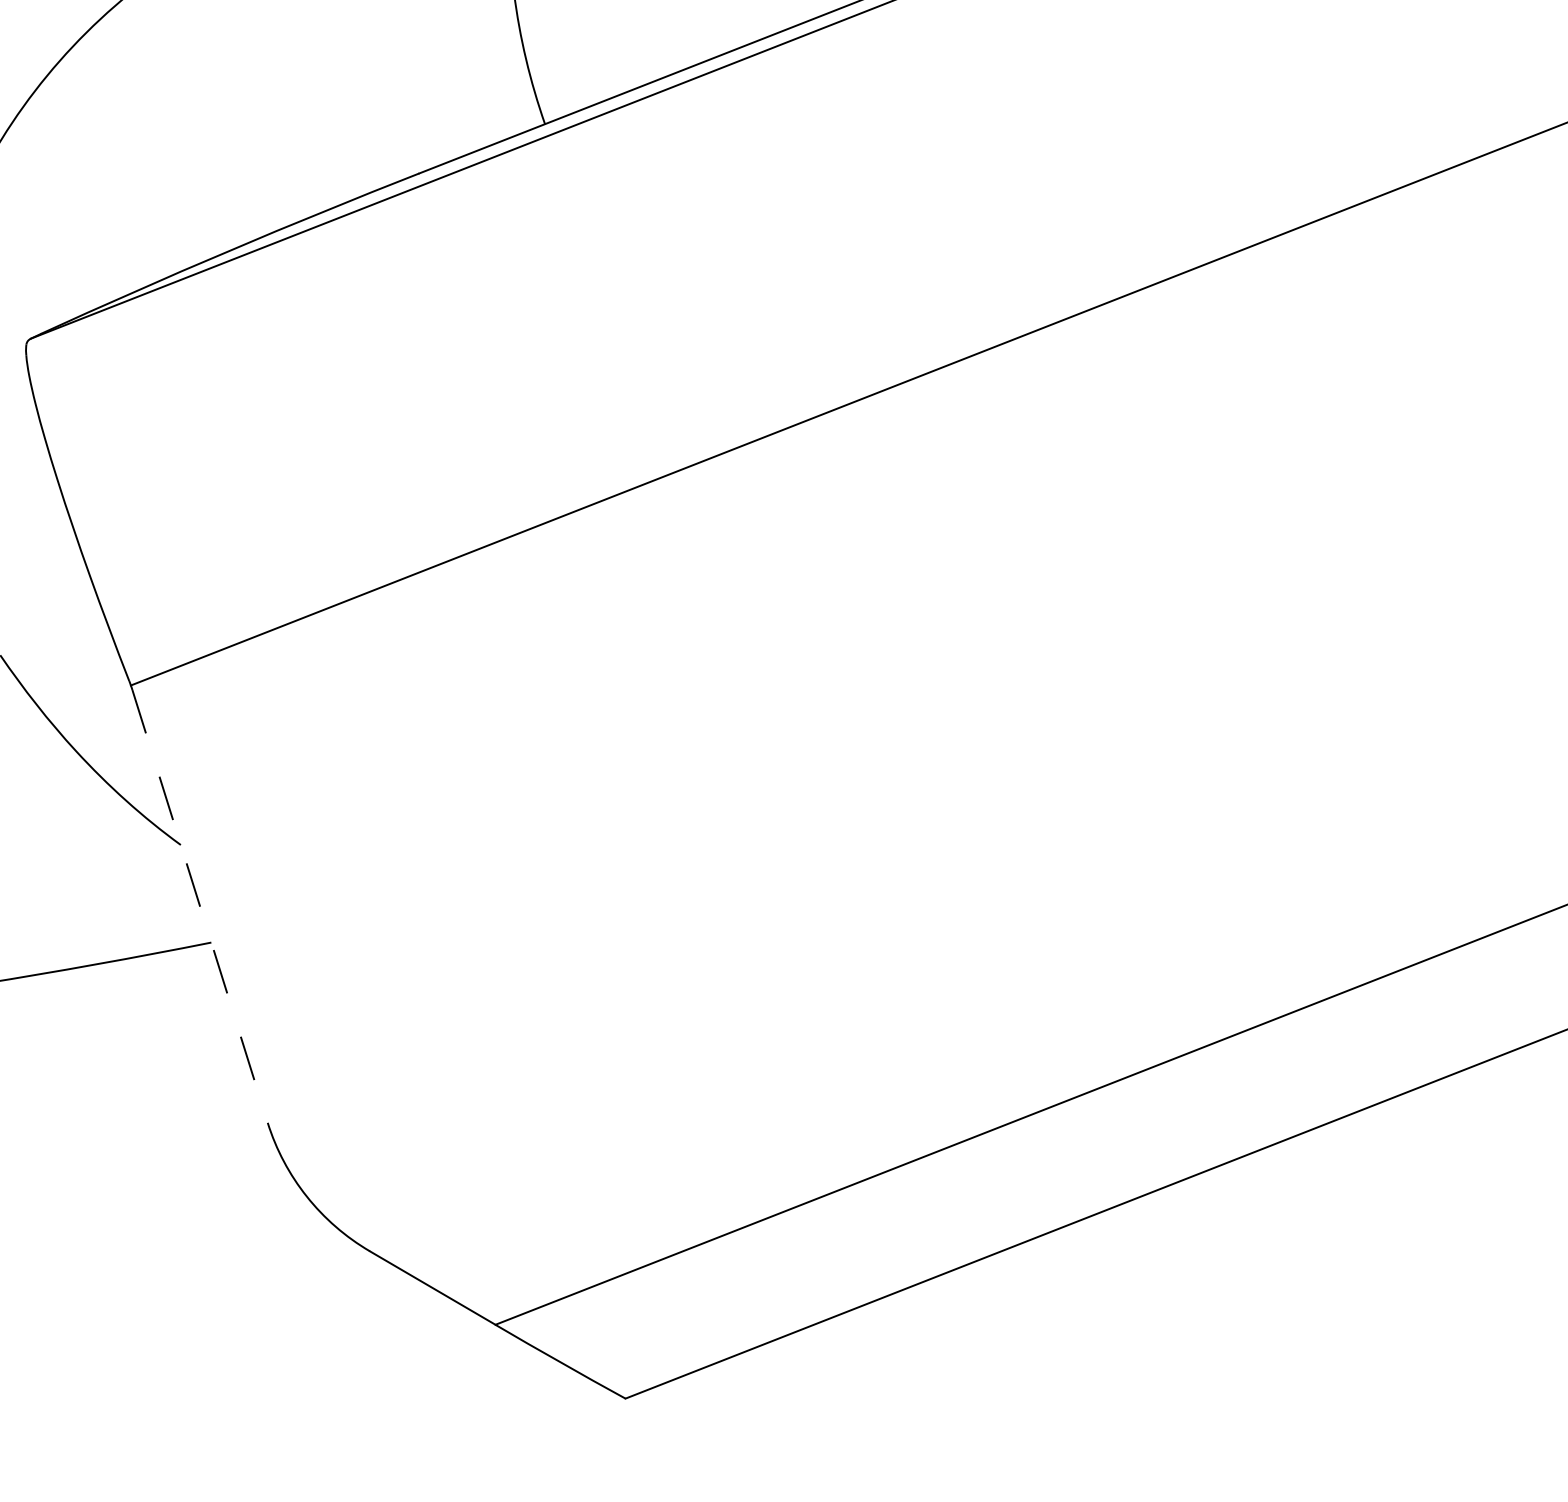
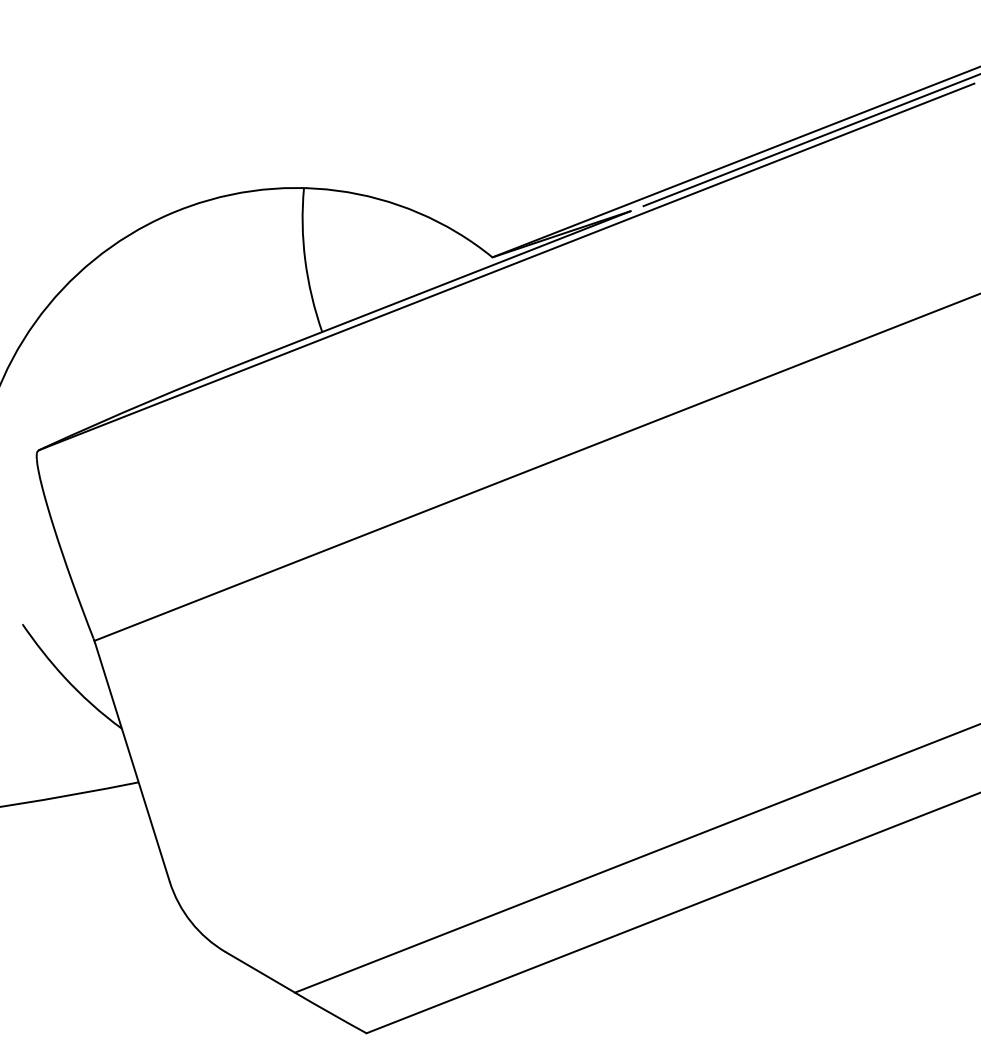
line: (200, 906) -> (132, 762), dashed -> solid

